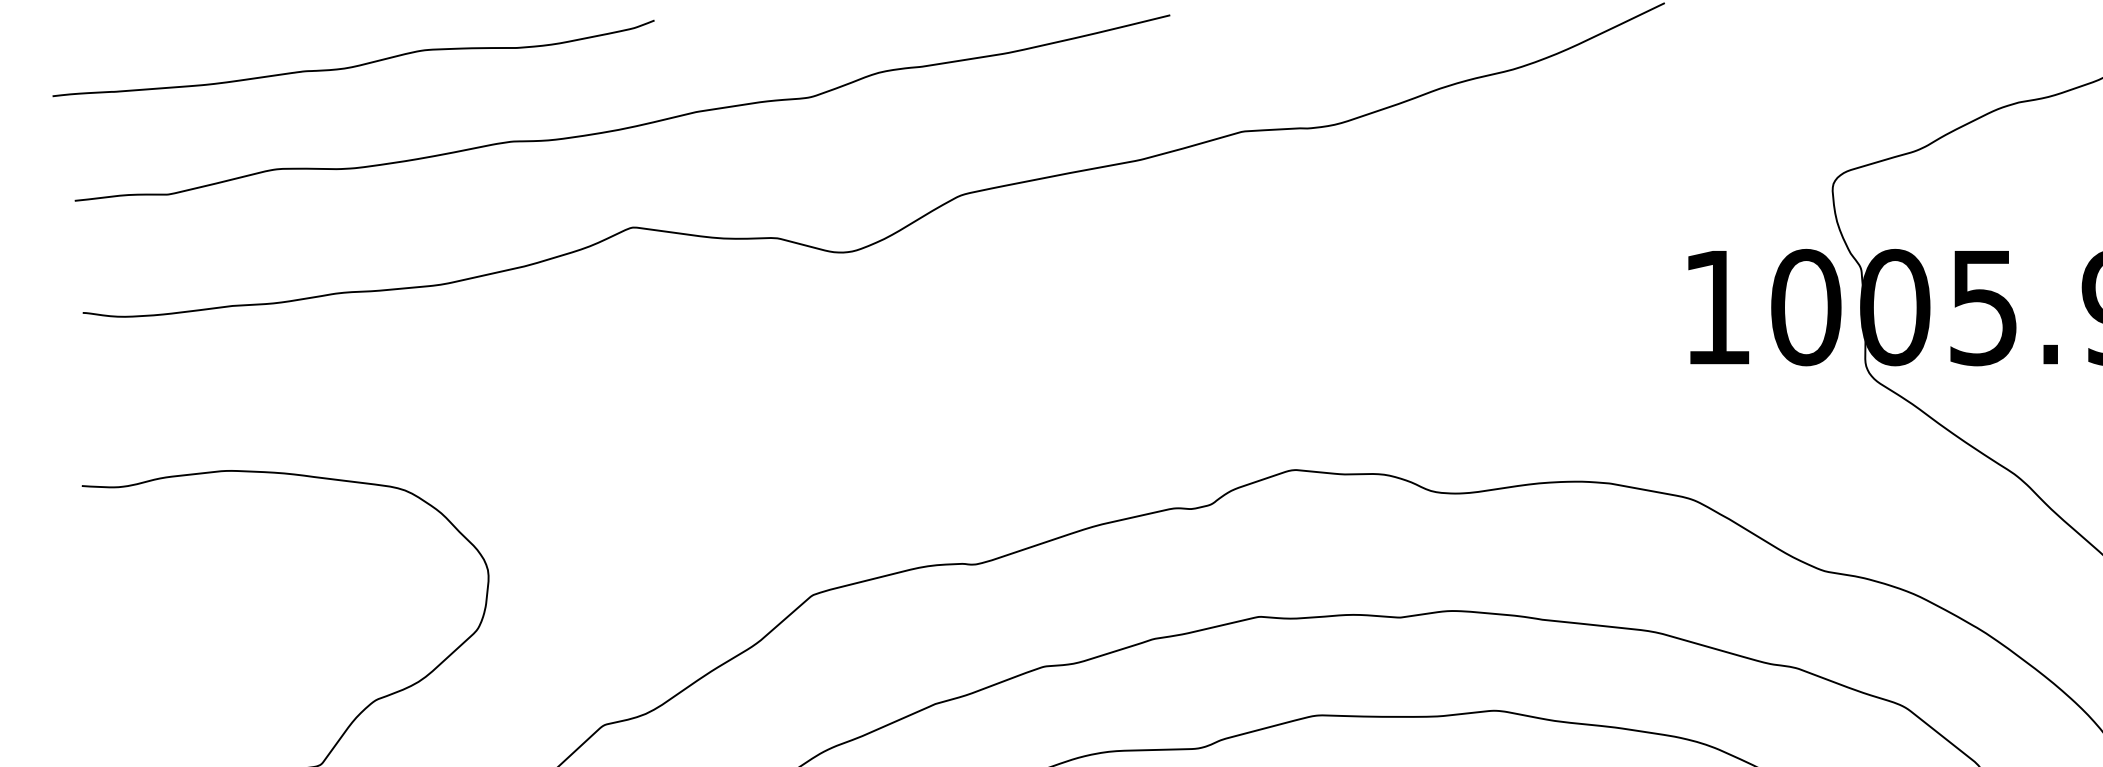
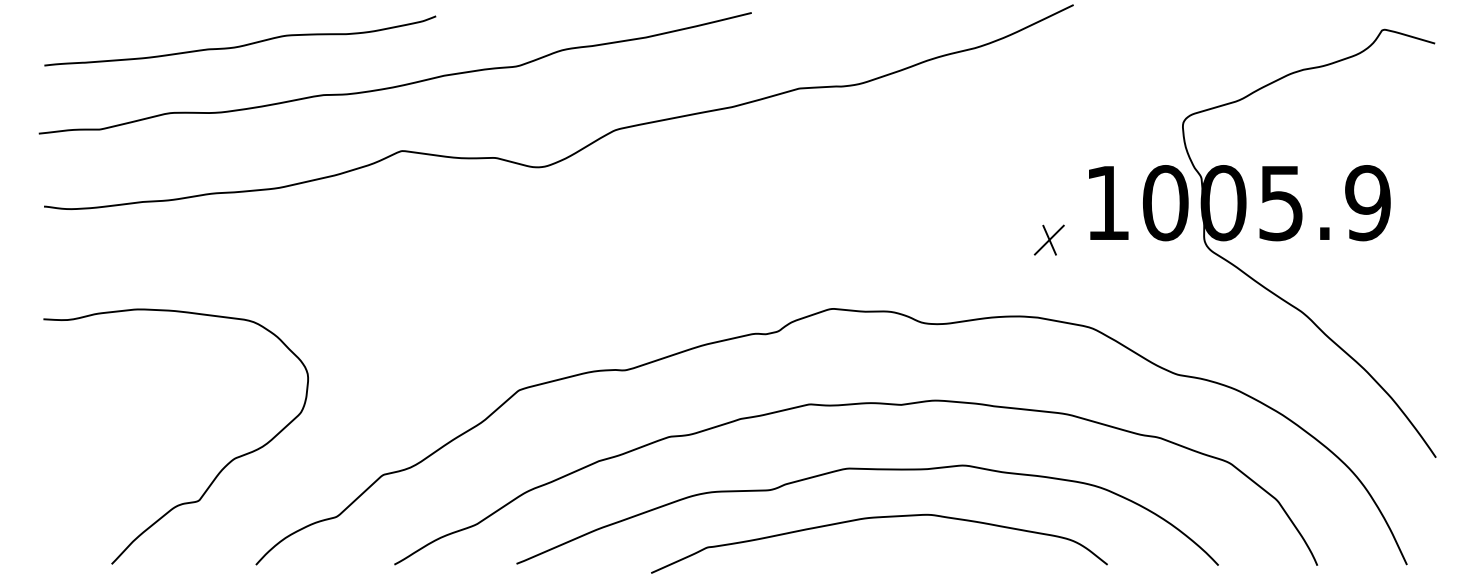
curve: (358, 63) -> (243, 44), moved
part: (1626, 363) -> (1048, 239), added

